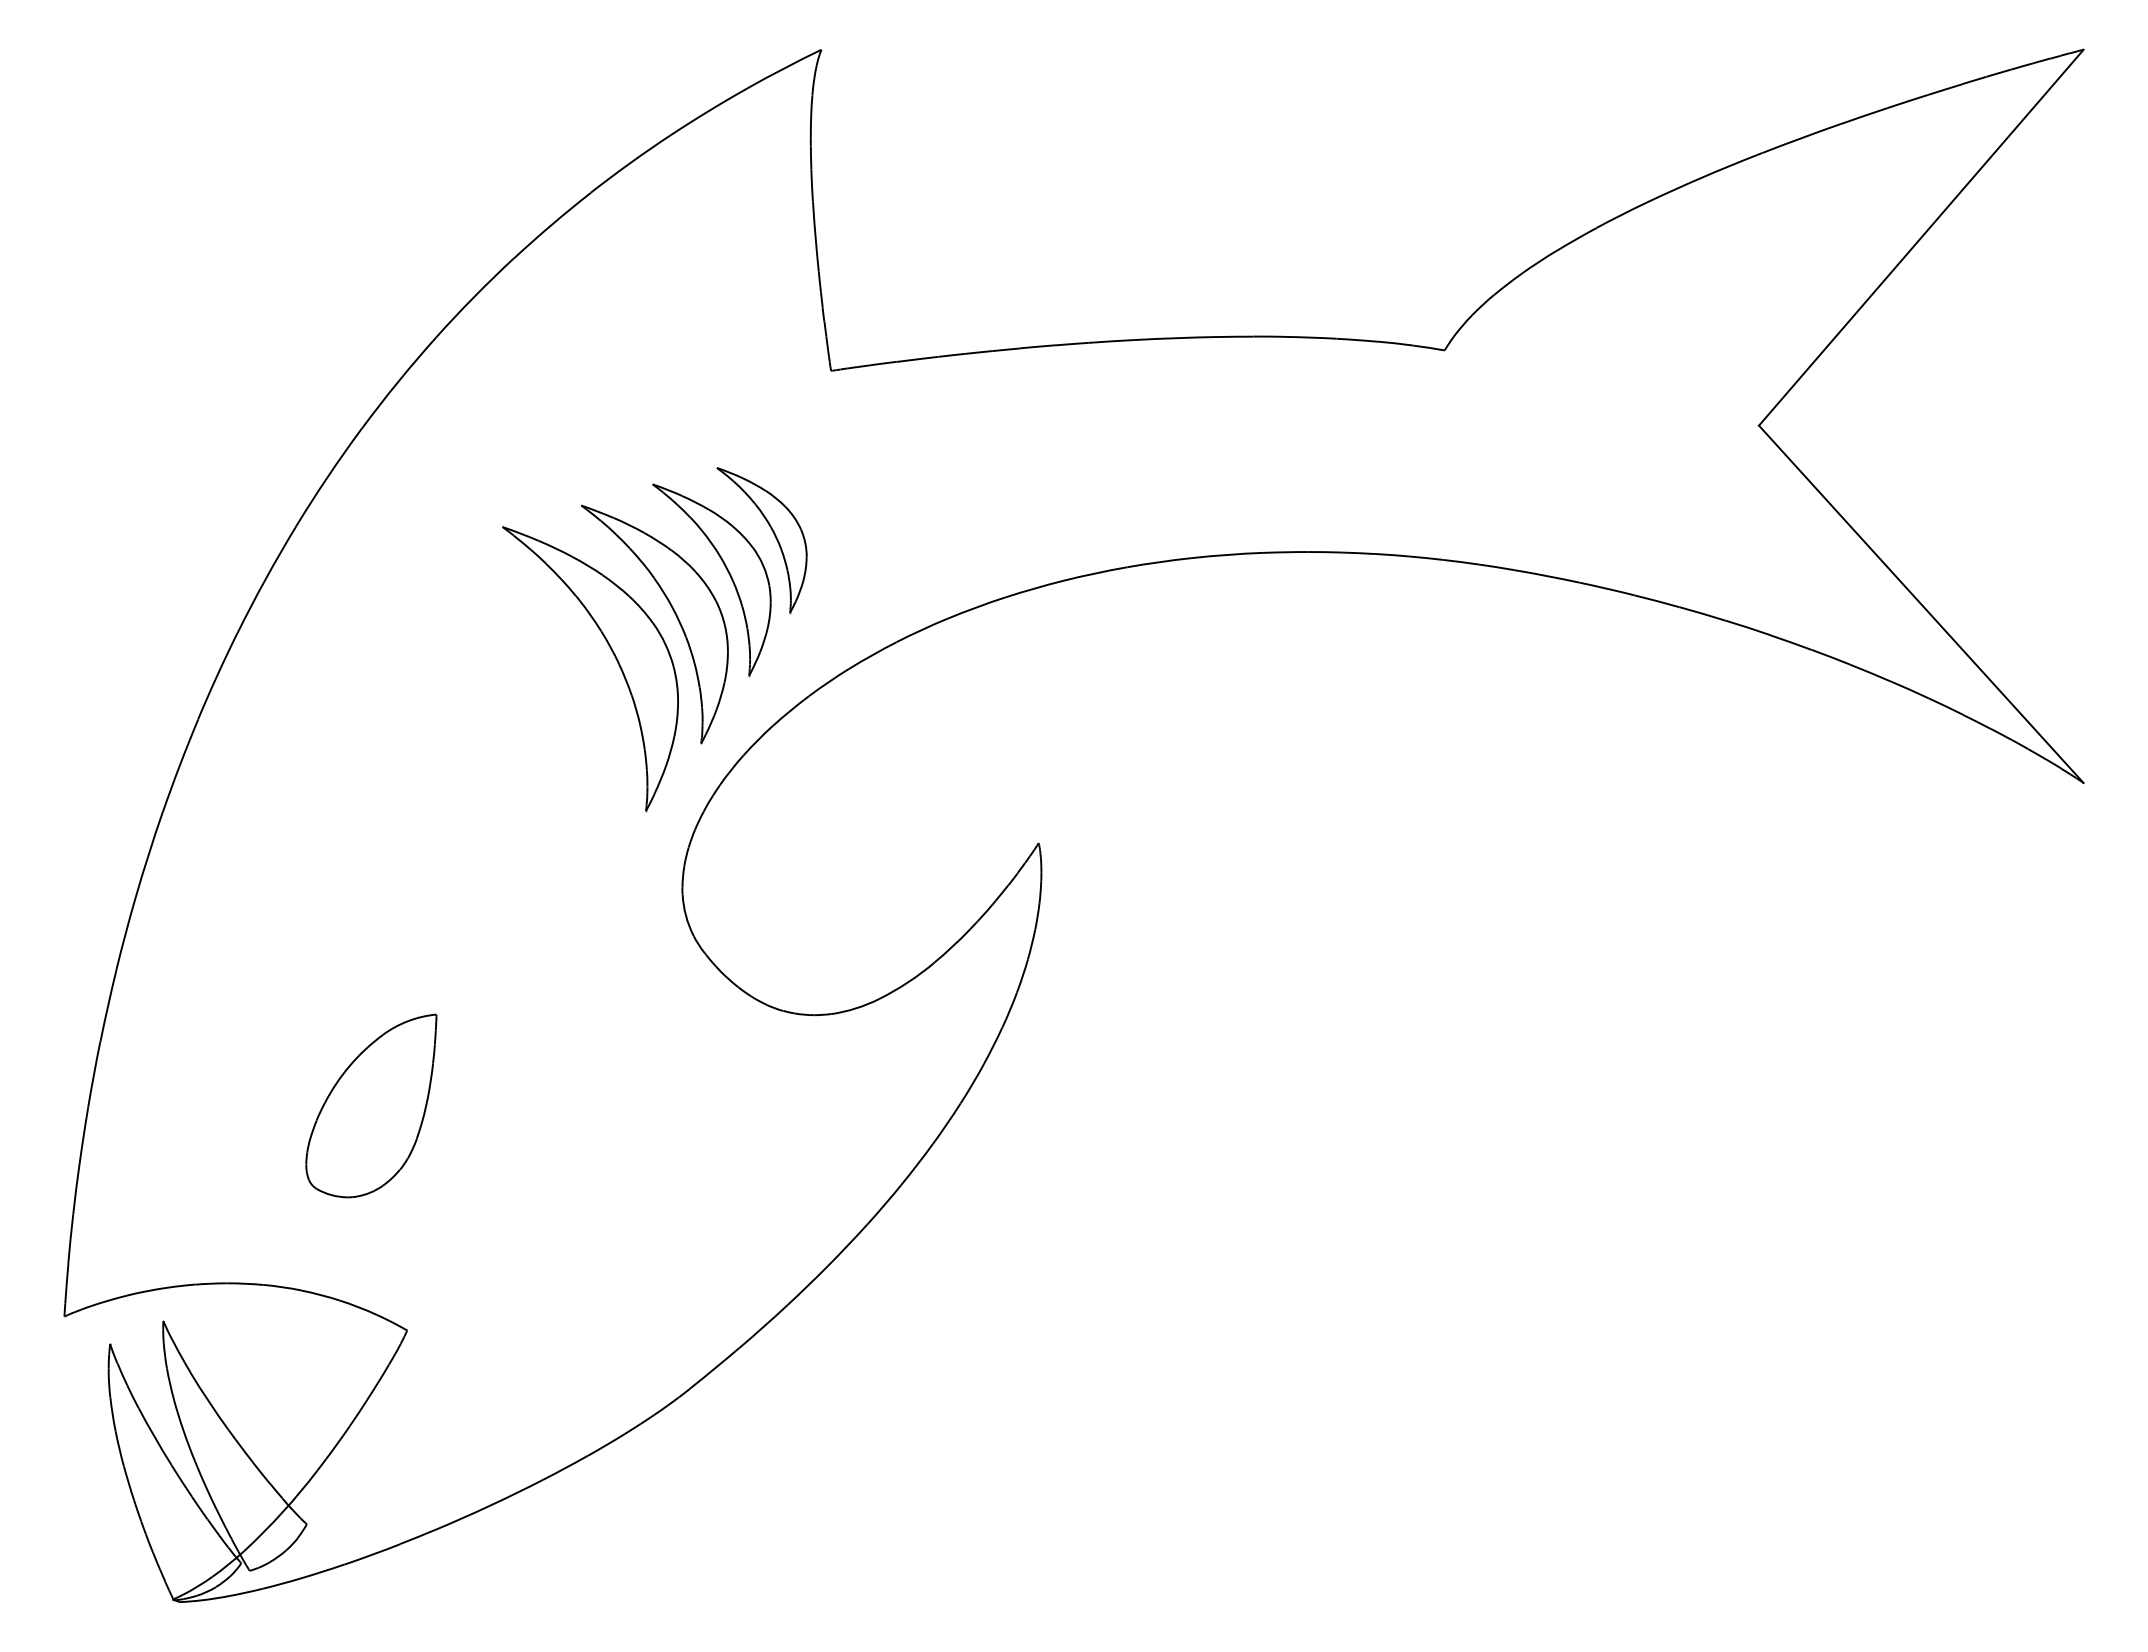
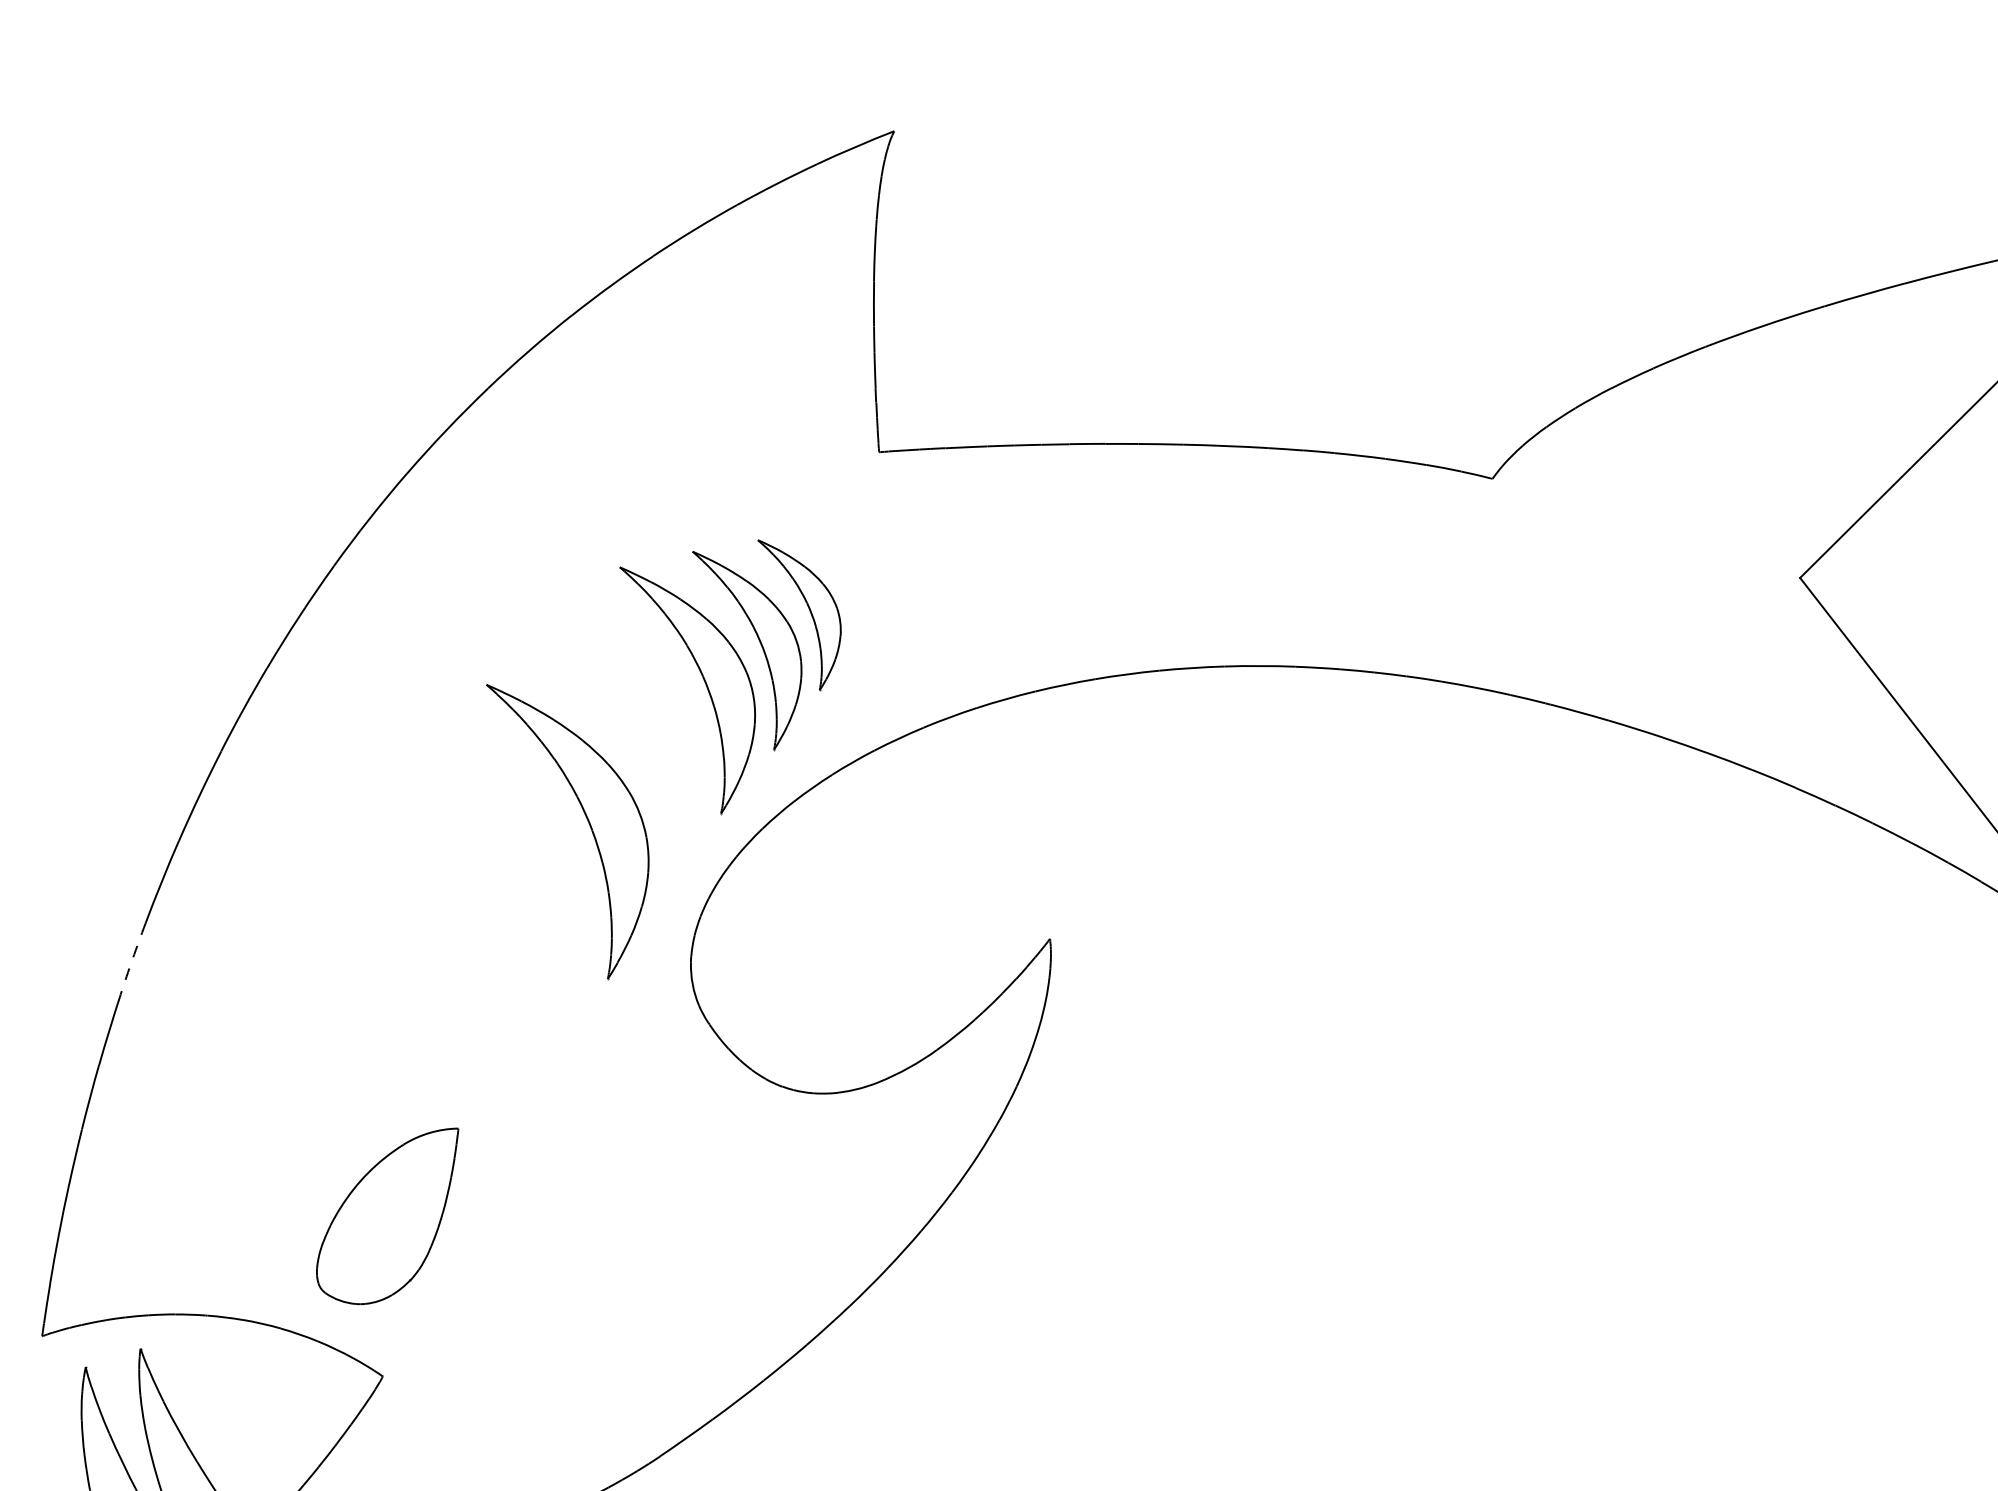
part: (613, 655) -> (587, 821), moved
arc: (125, 933) -> (132, 958), solid -> dashed
part: (371, 1105) -> (386, 1214), moved

